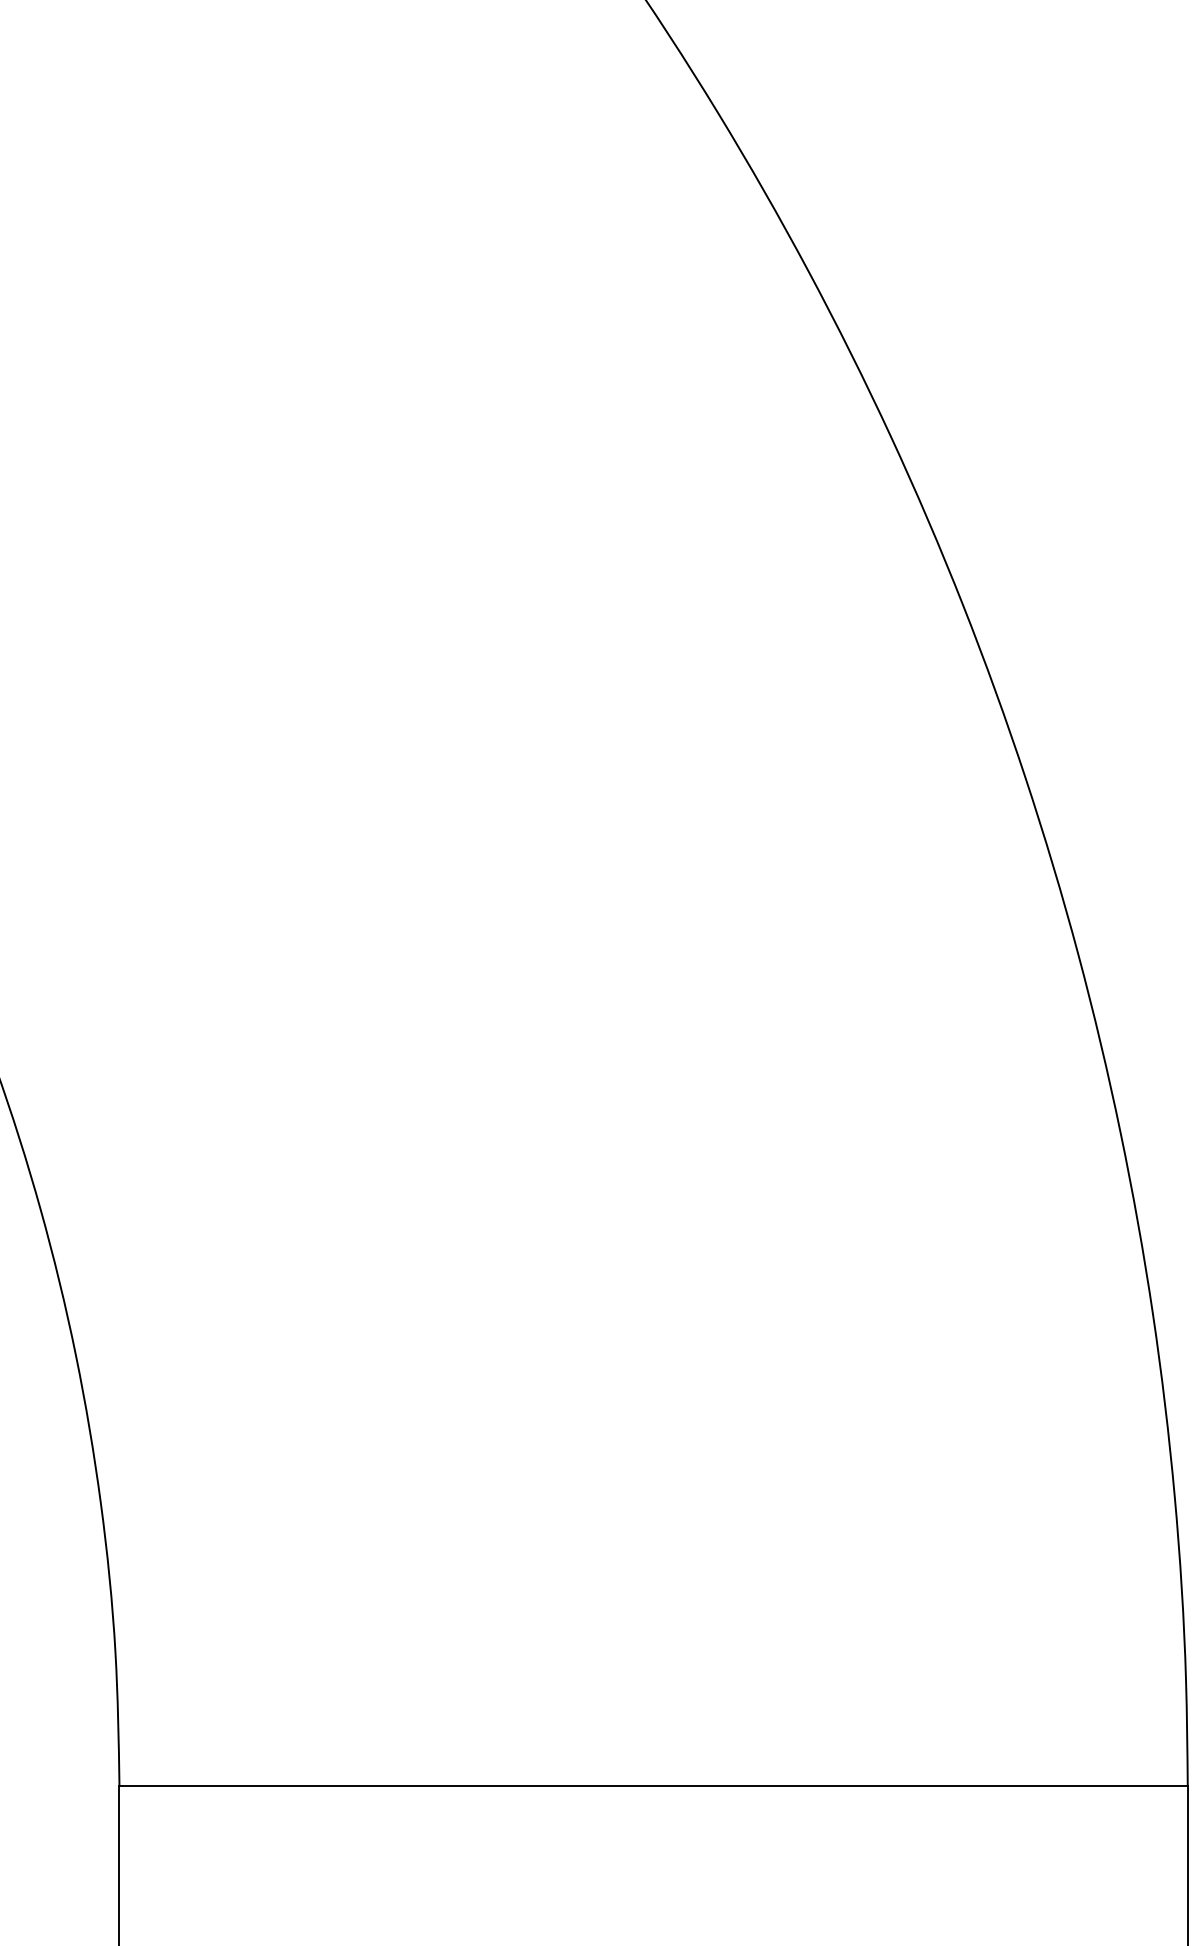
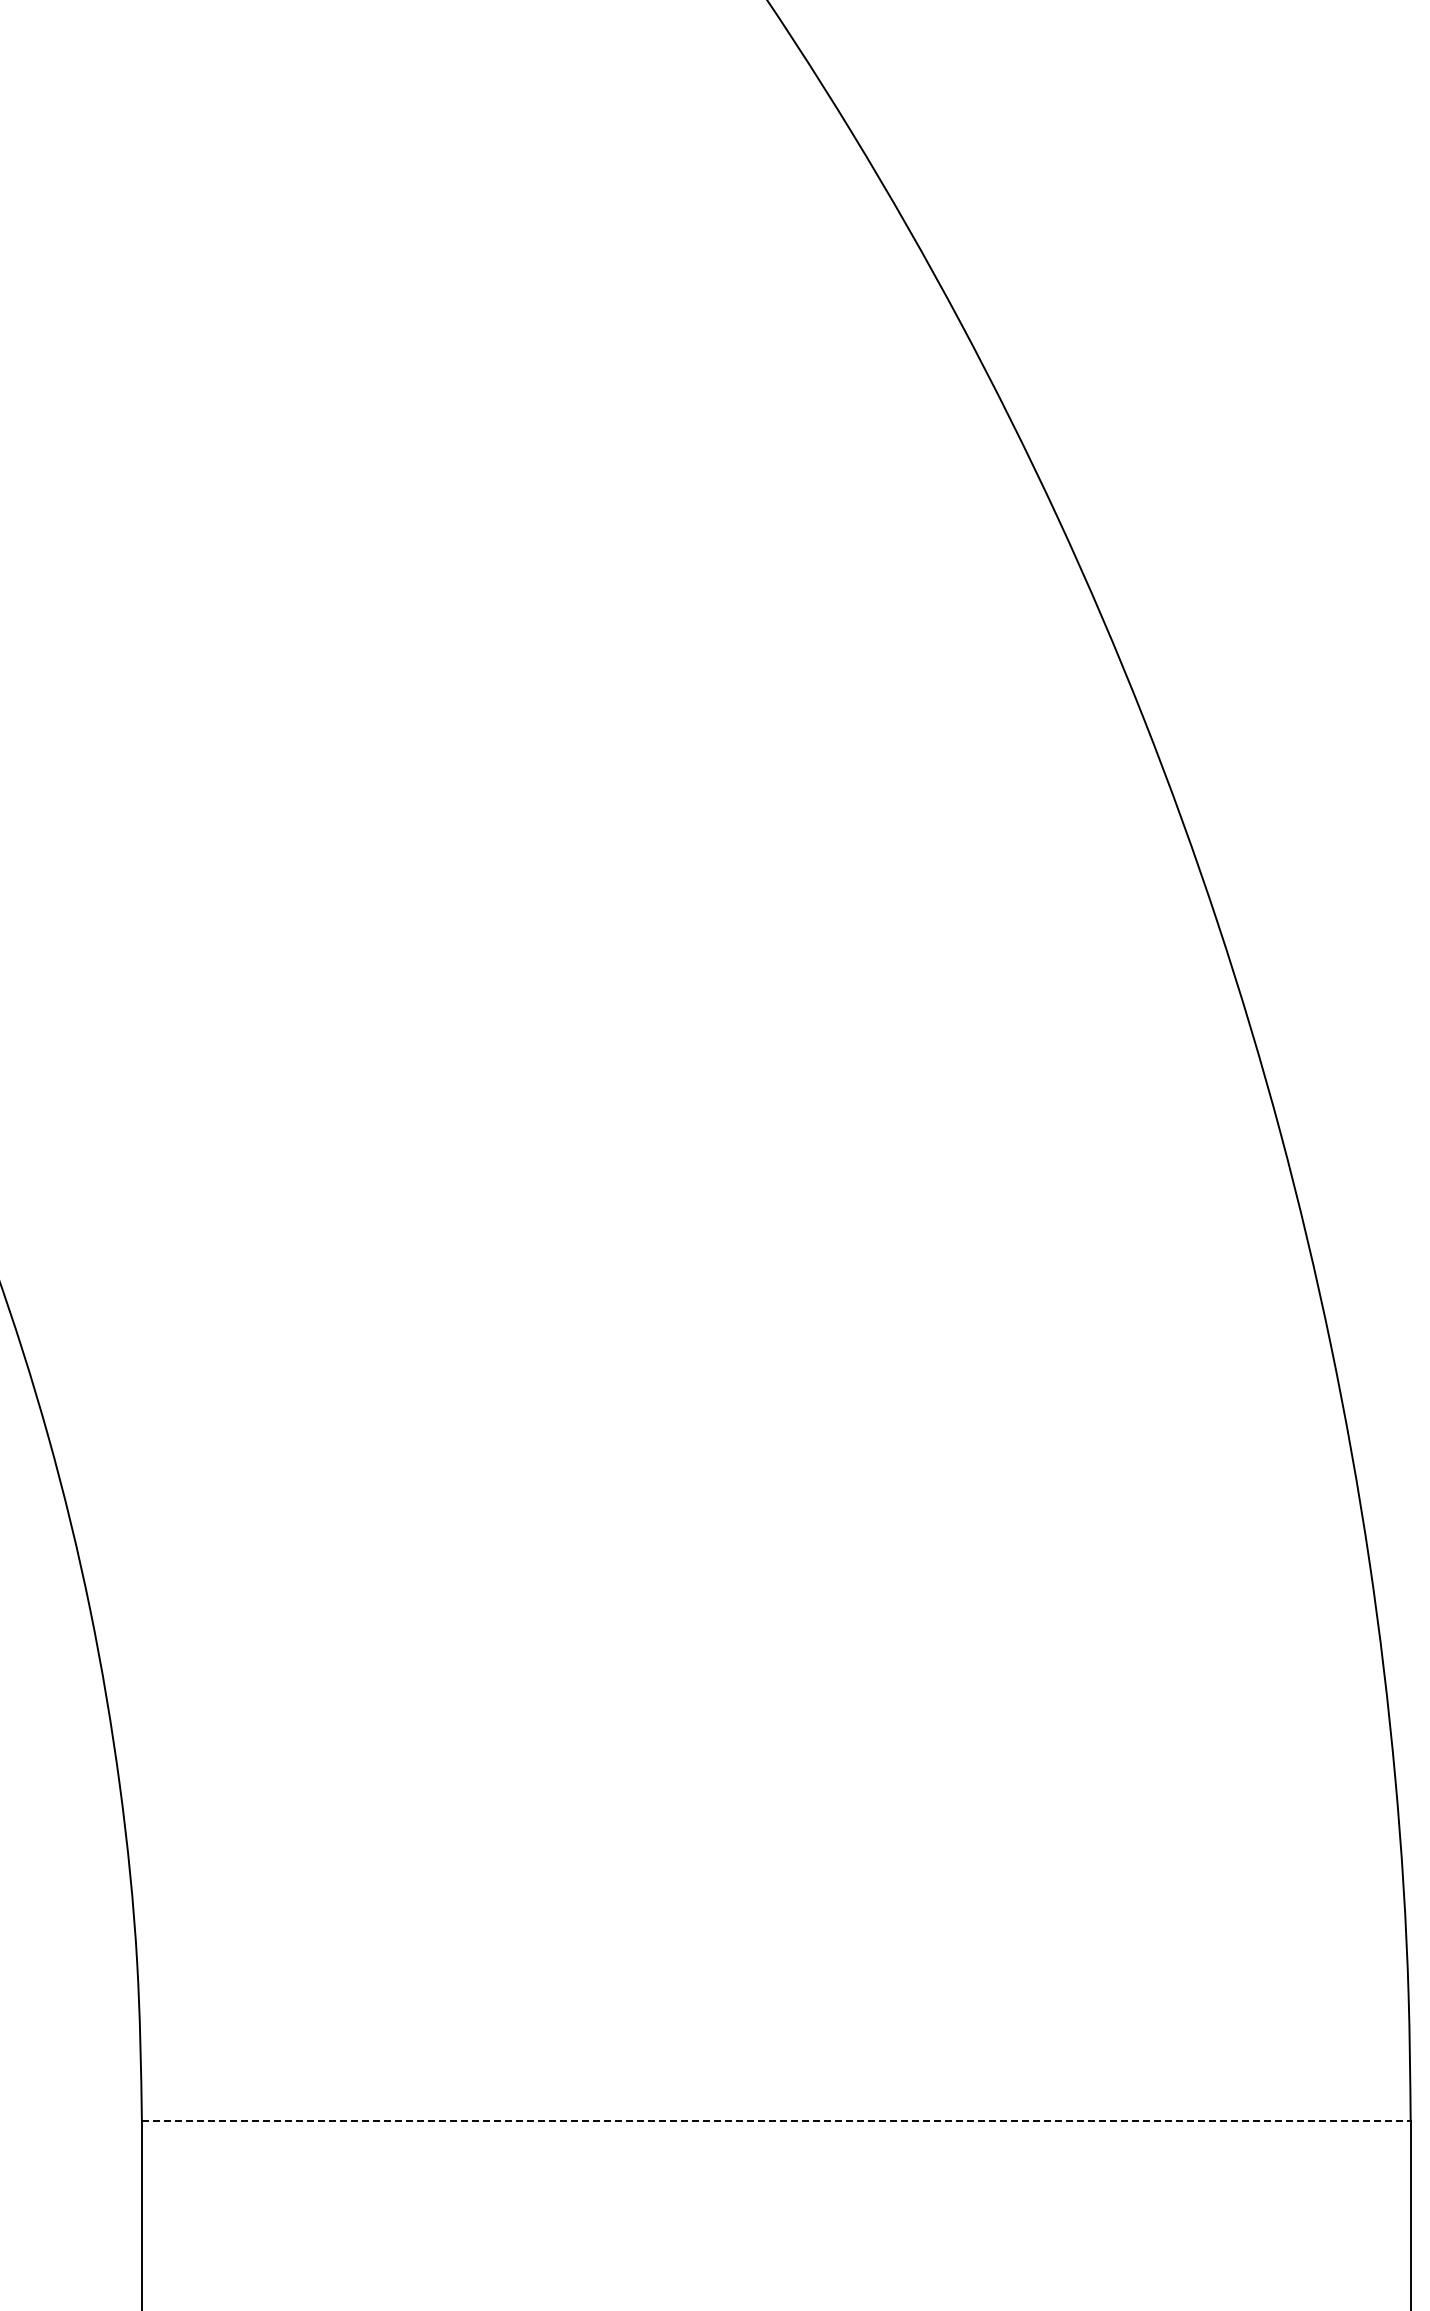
line: (653, 1786) -> (776, 2121), solid -> dashed

